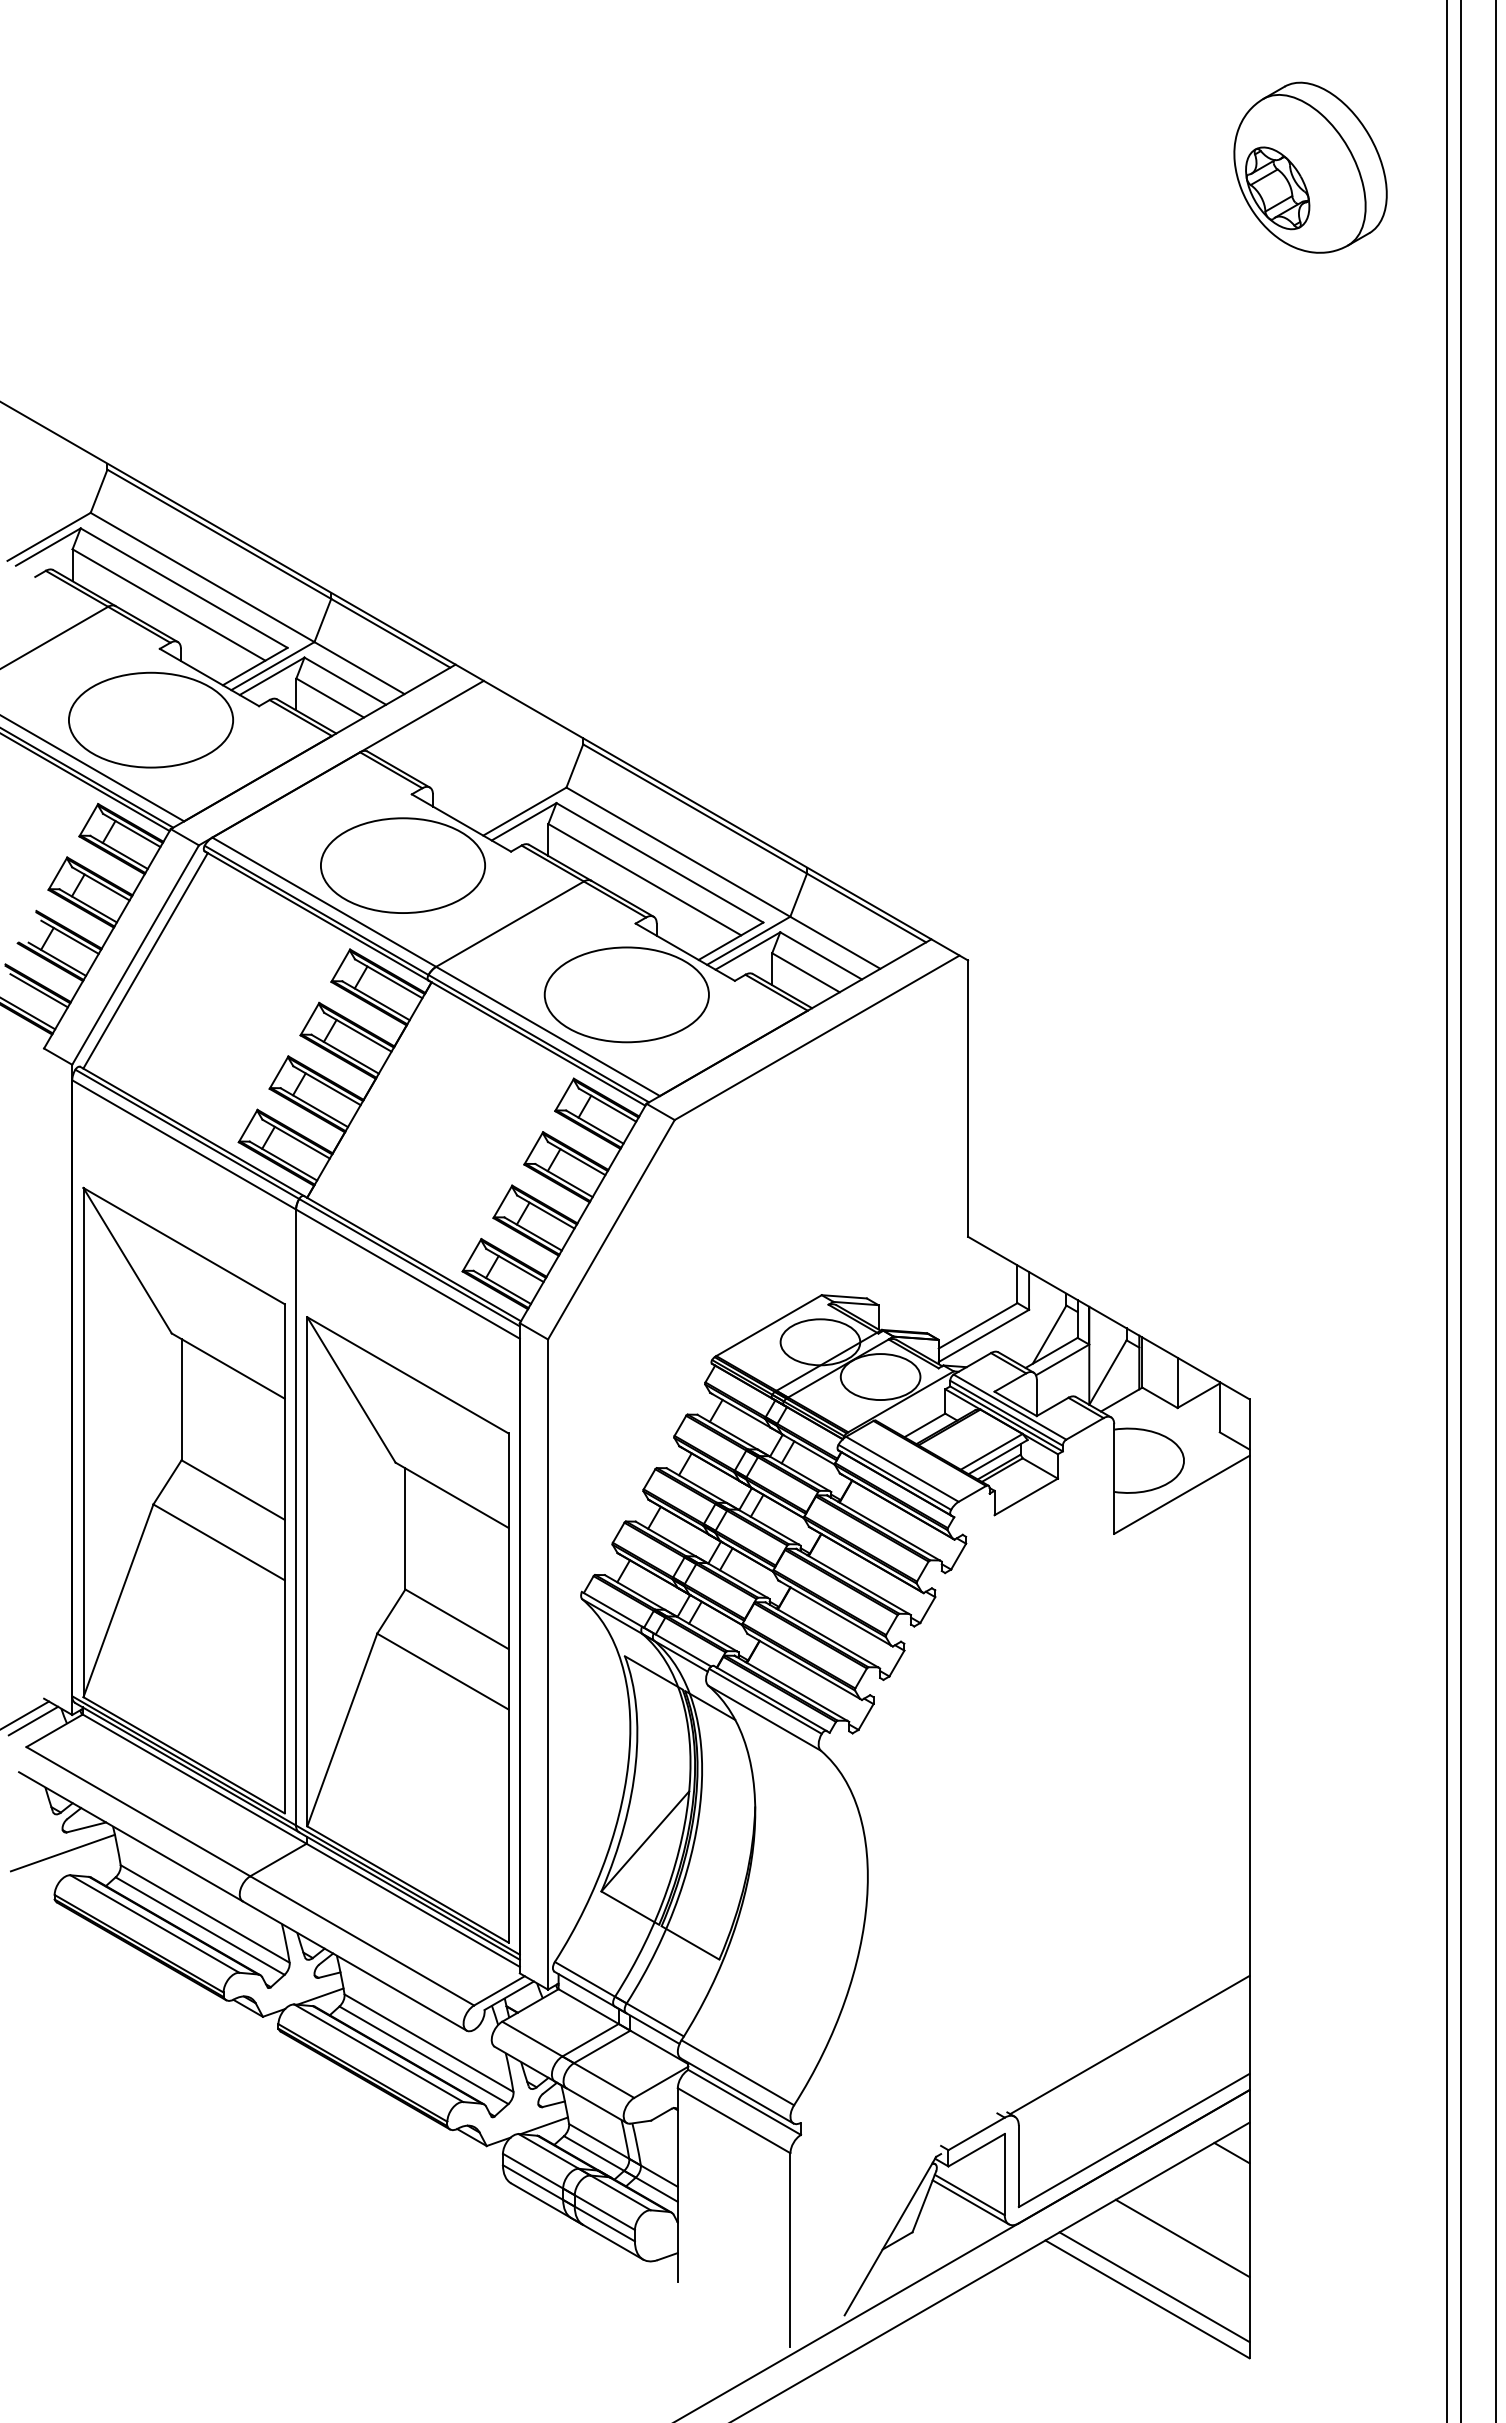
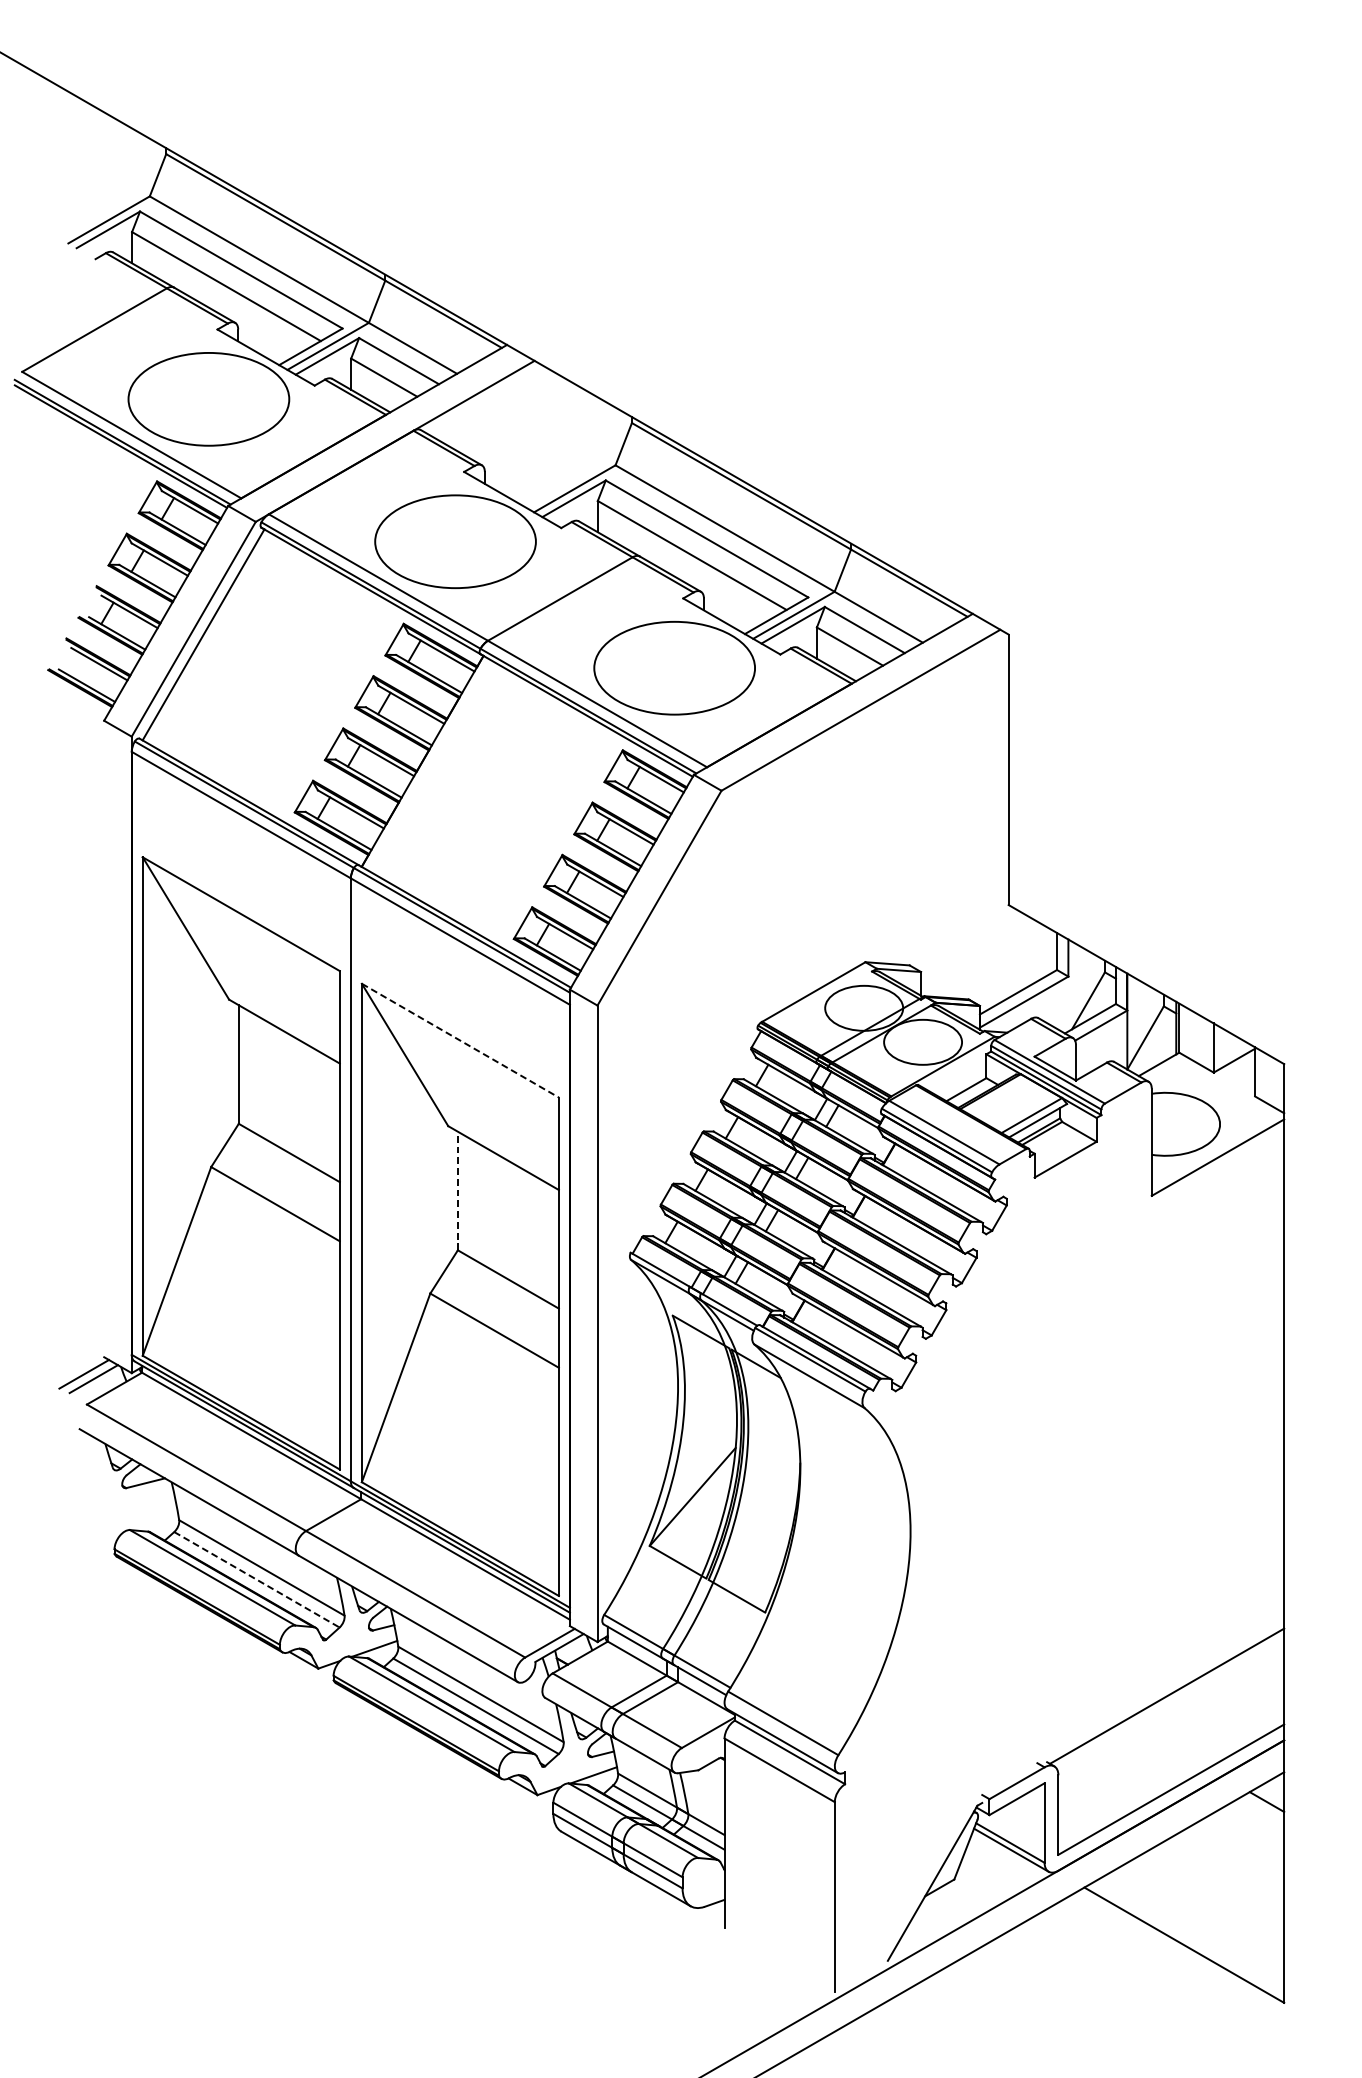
line: (408, 1375) -> (460, 1040), solid -> dashed
line: (405, 1528) -> (457, 1190), solid -> dashed
line: (62, 1852) -> (122, 1507), removed
line: (200, 1926) -> (257, 1580), solid -> dashed
line: (1182, 2238) -> (1218, 1885), removed
line: (1154, 2287) -> (1191, 1933), removed

